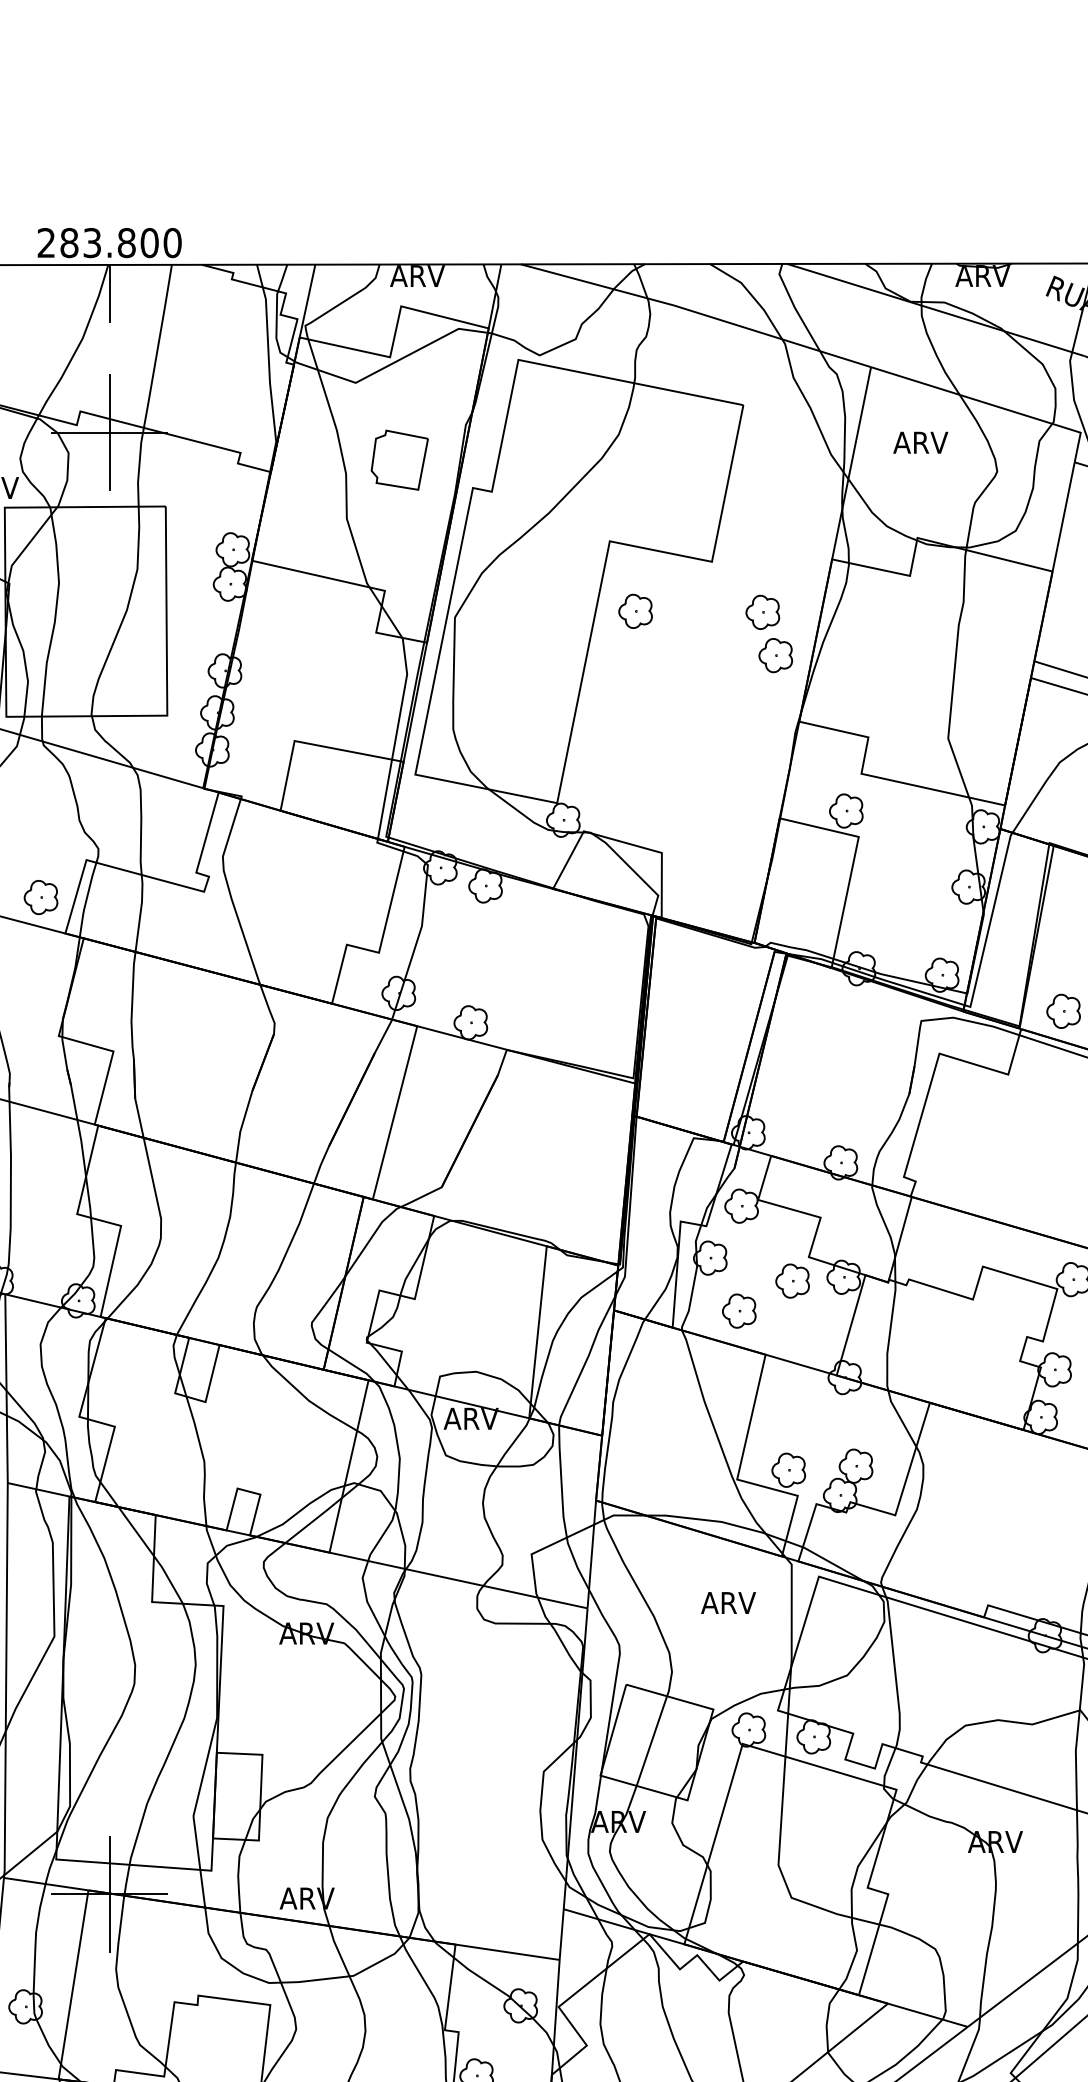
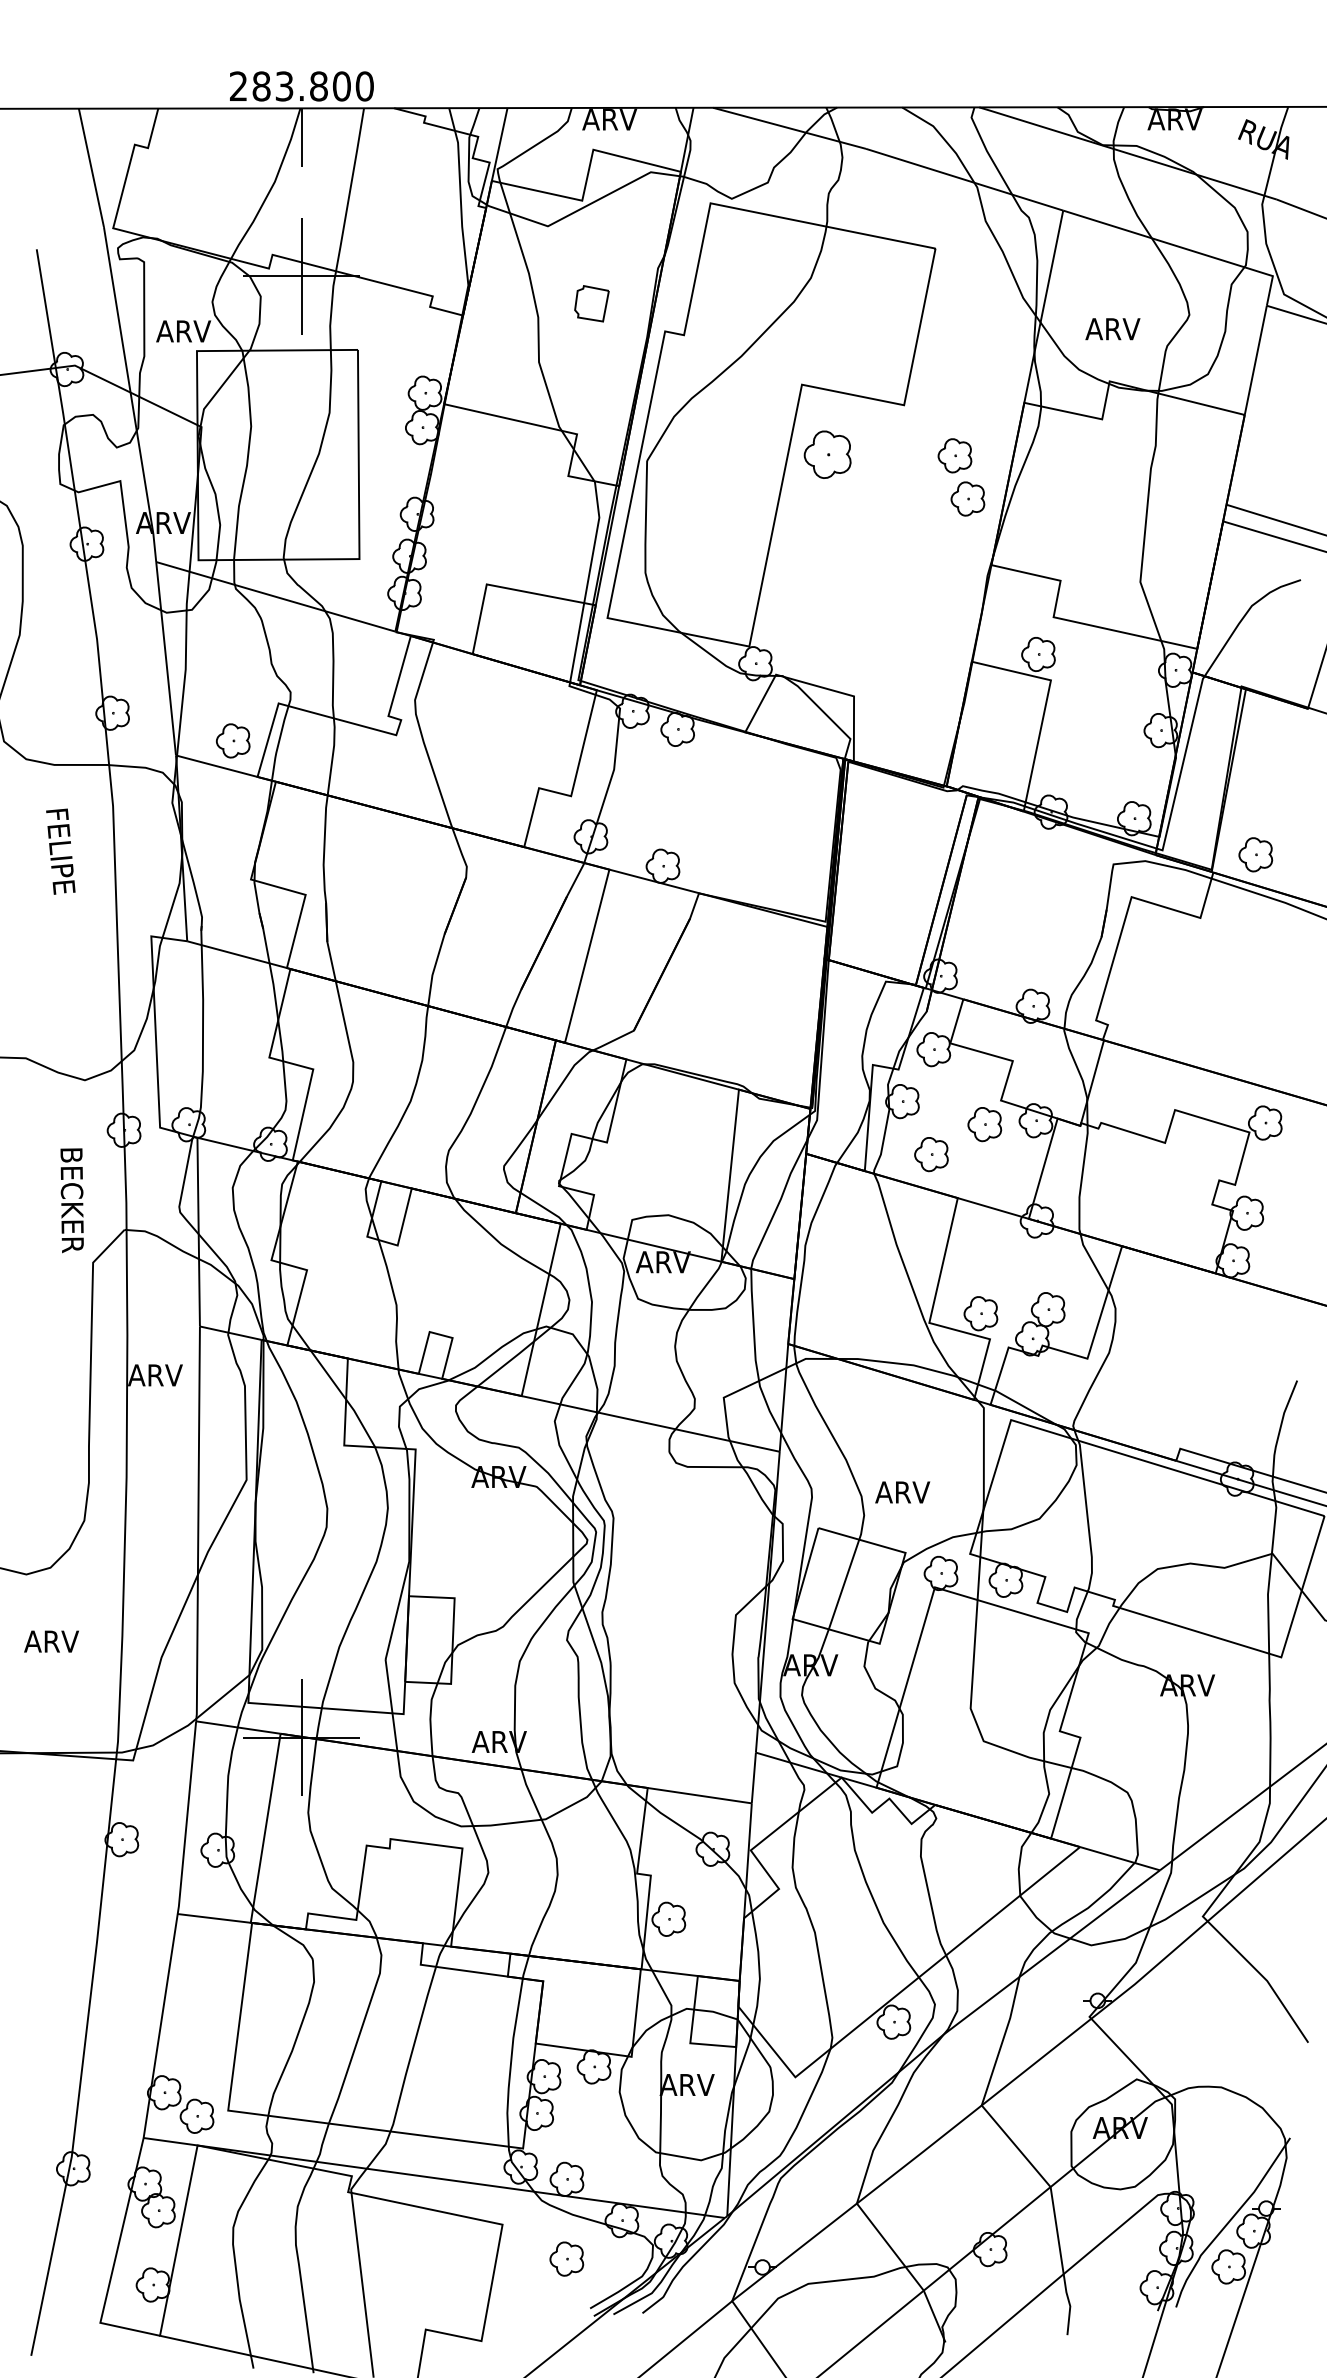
text: (920, 443) -> (1112, 329), moved
part: (399, 460) -> (591, 303), size x0.6
part: (635, 611) -> (827, 454), size x1.4
text: (728, 1603) -> (902, 1492), moved

